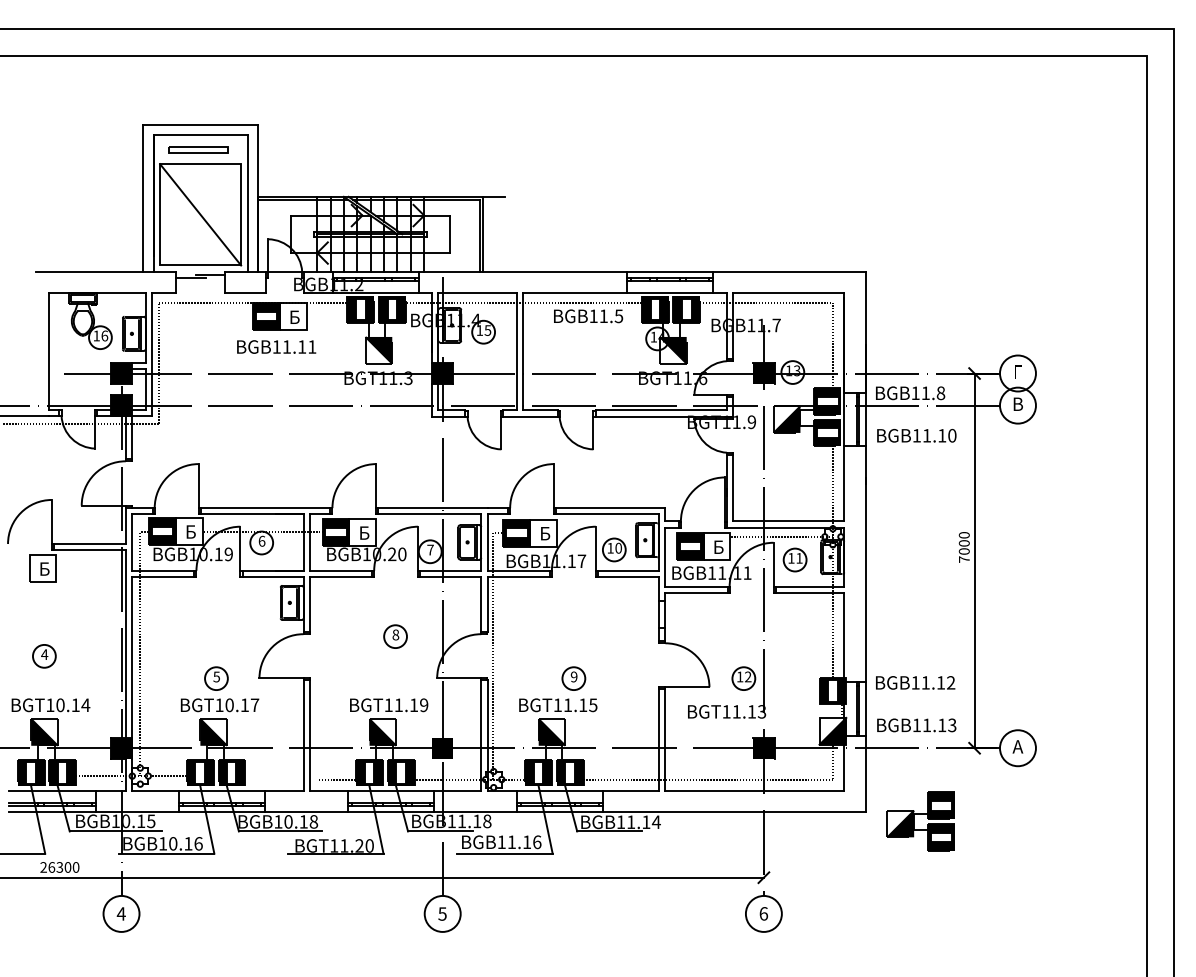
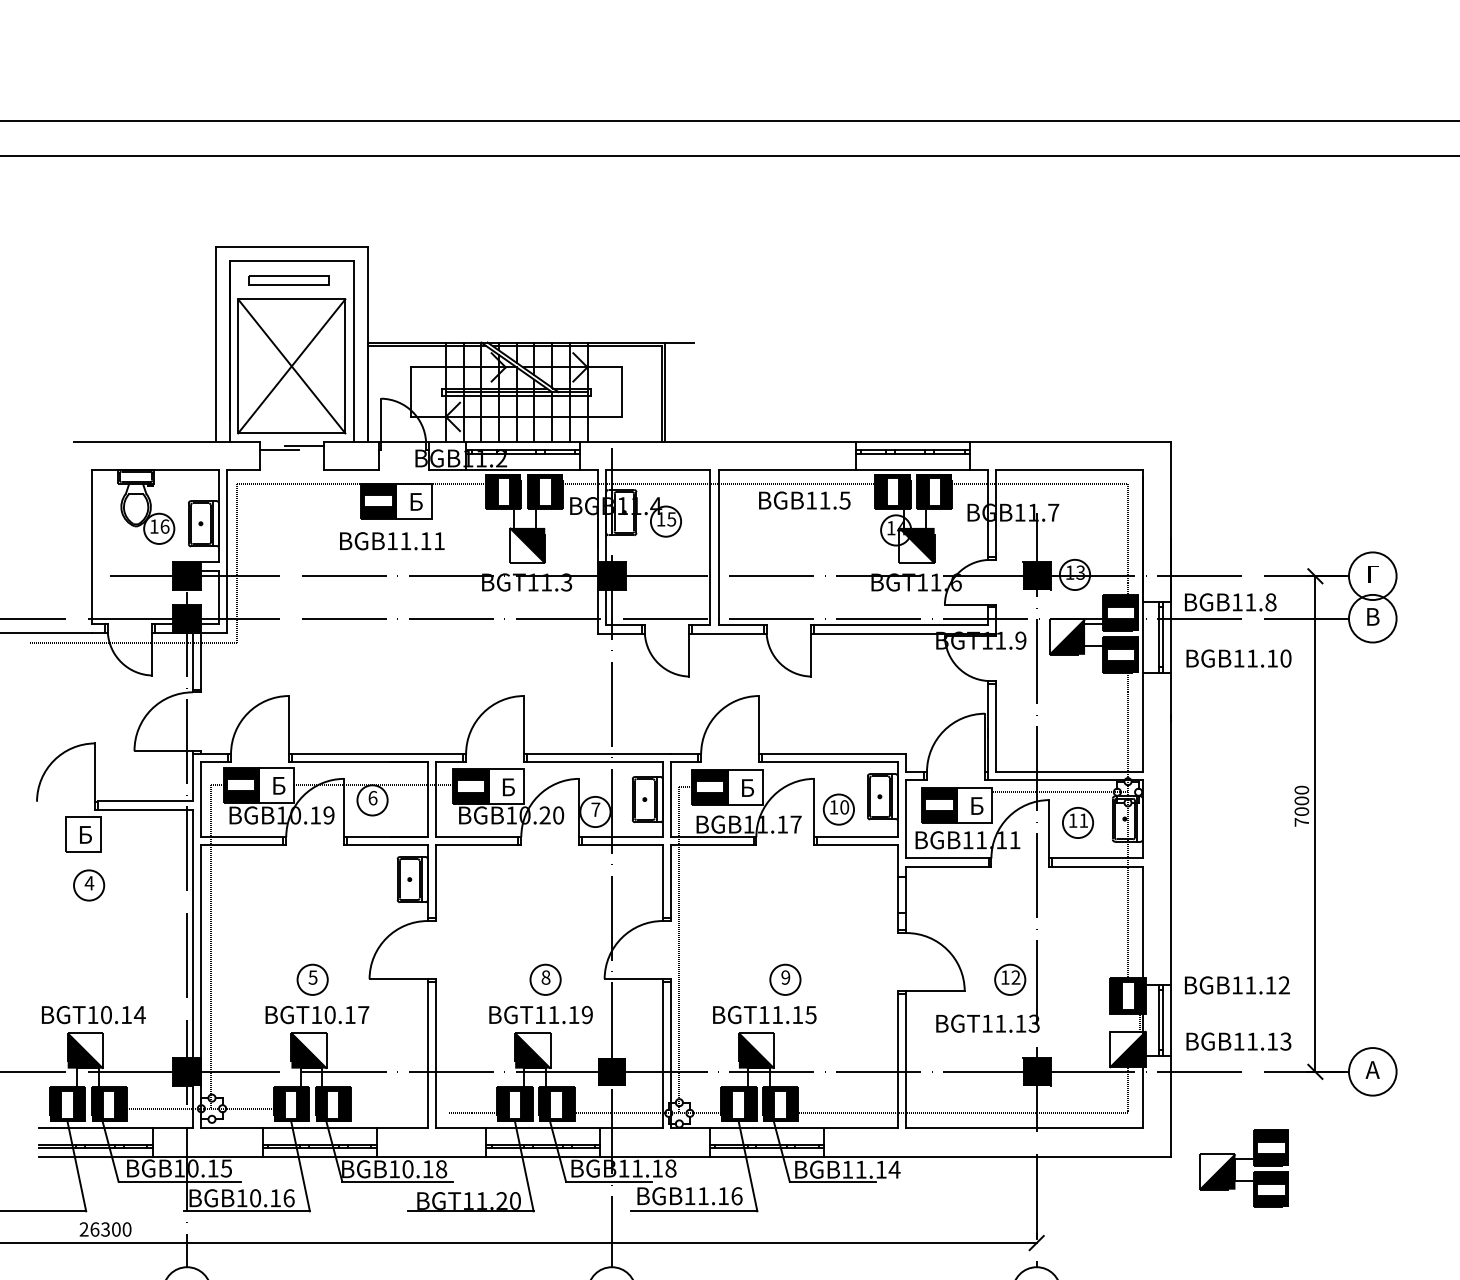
line: (200, 214) -> (291, 365), added
part: (395, 636) -> (545, 979), moved
part: (44, 656) -> (89, 885), moved

